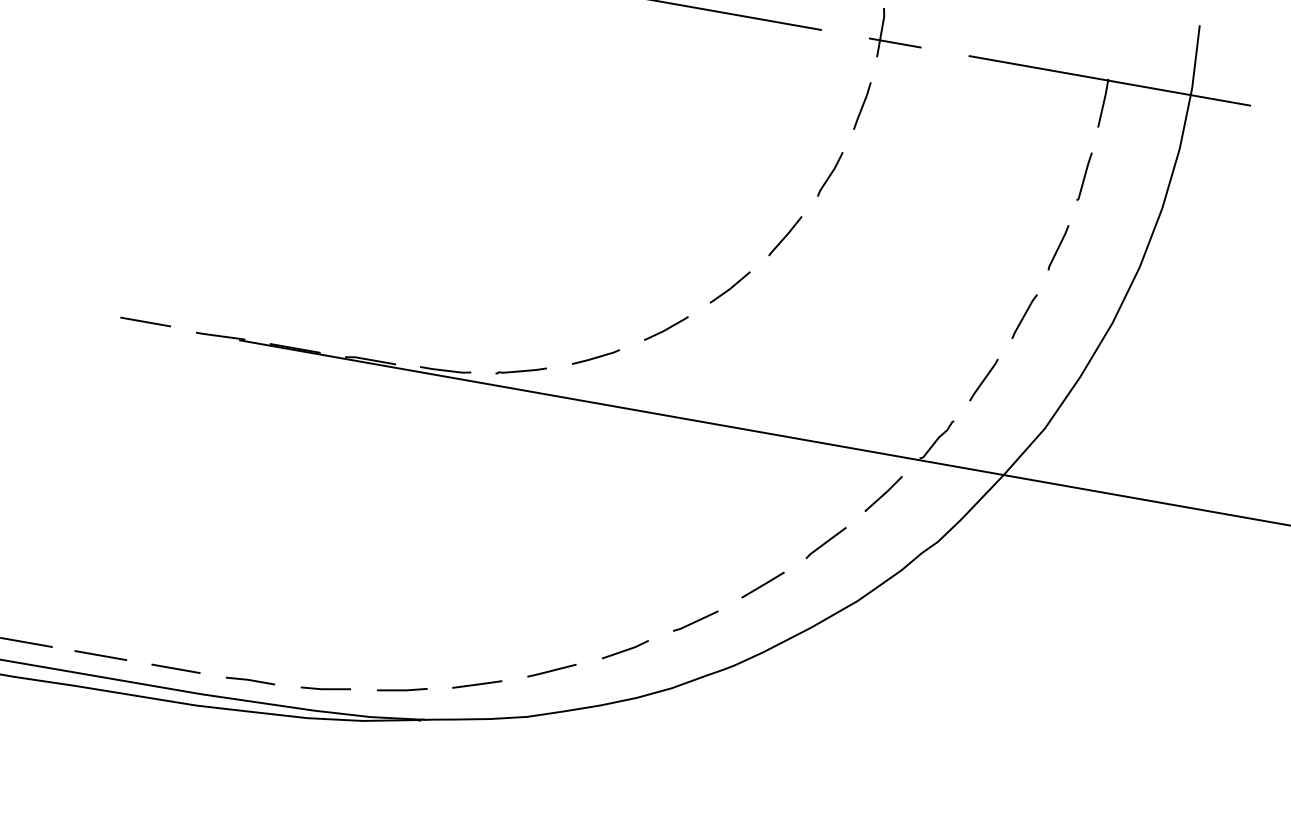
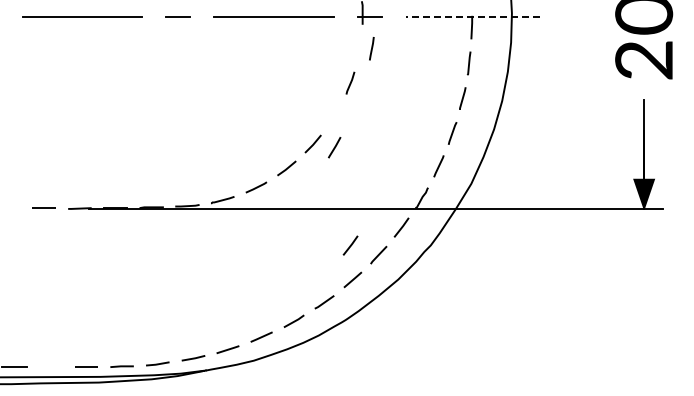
line: (1108, 80) -> (472, 16), solid -> dashed
line: (861, 105) -> (371, 48), moved
line: (785, 235) -> (334, 147), moved
line: (770, 512) -> (350, 245), added
line: (101, 656) -> (50, 367), removed

